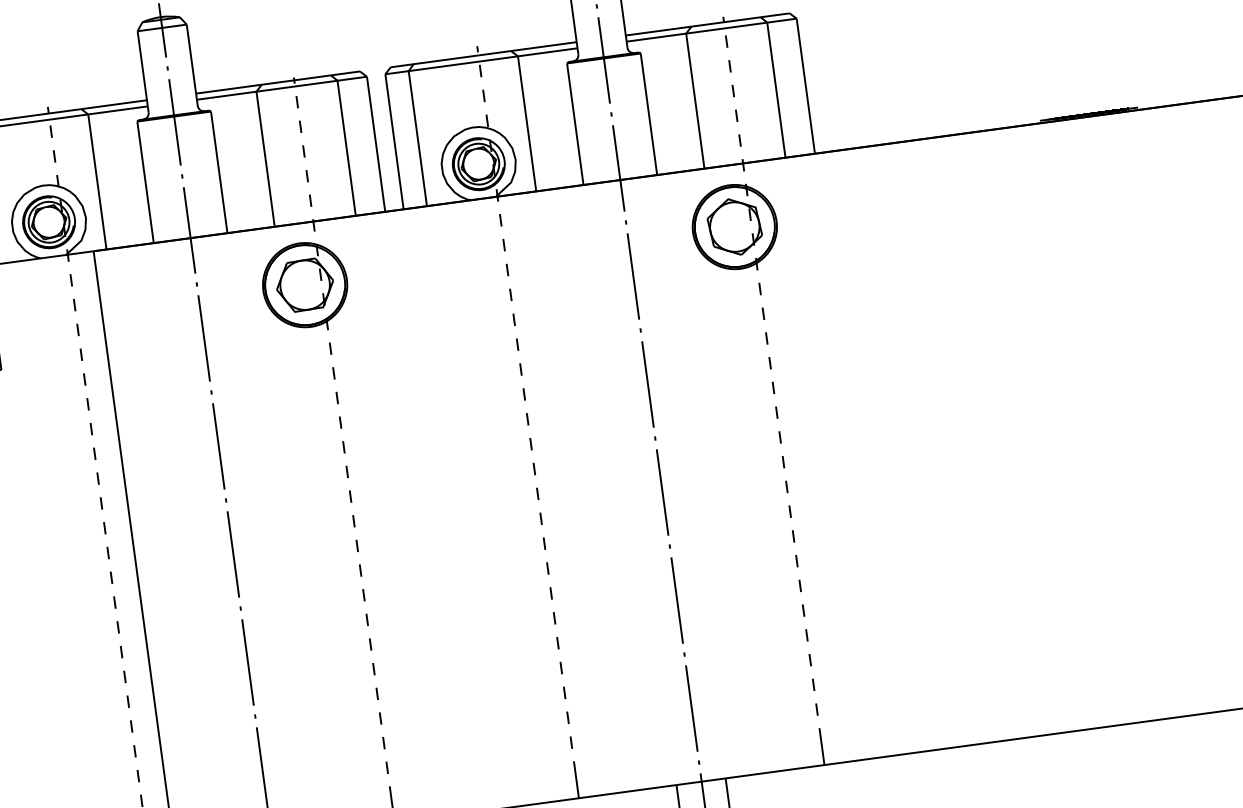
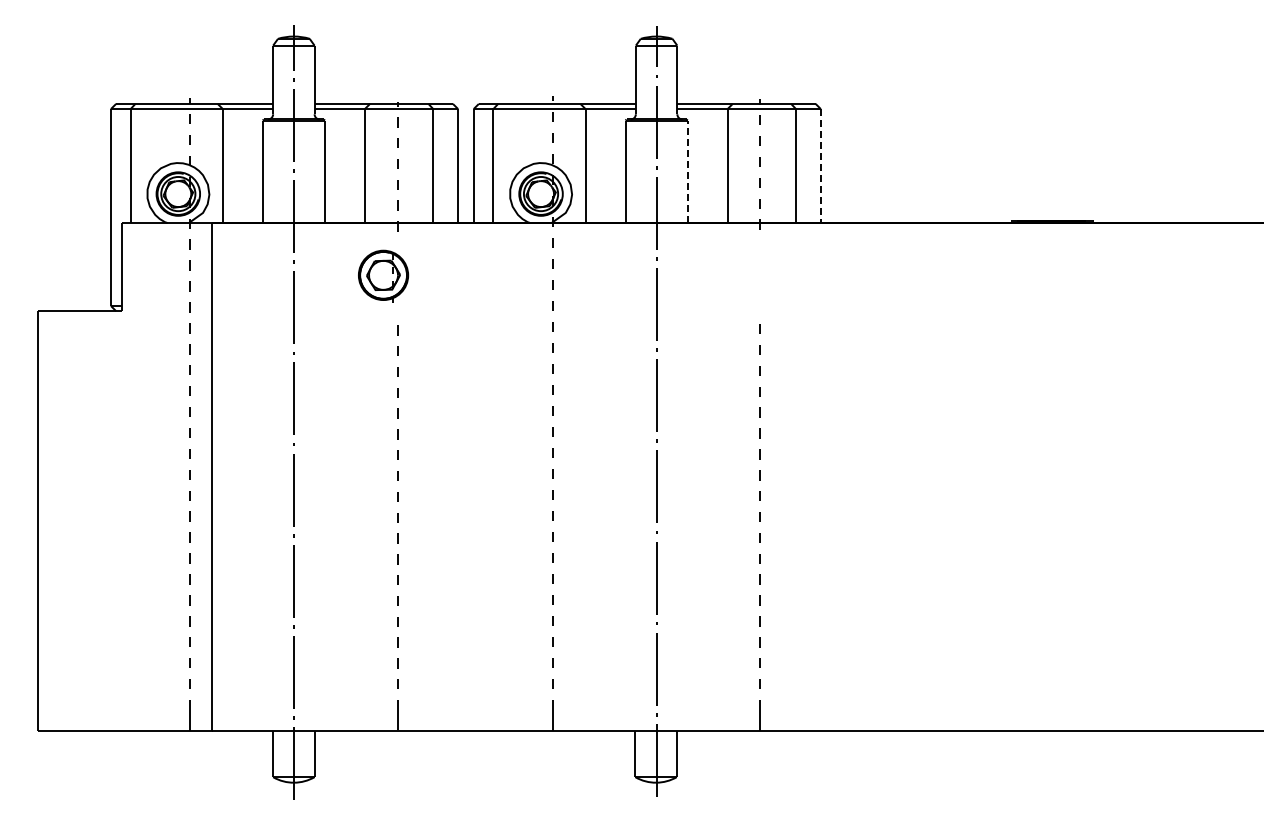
line: (805, 86) -> (820, 166), solid -> dashed
line: (648, 113) -> (687, 171), solid -> dashed
part: (735, 227) -> (746, 275), removed
part: (305, 287) -> (383, 276), size x0.7

